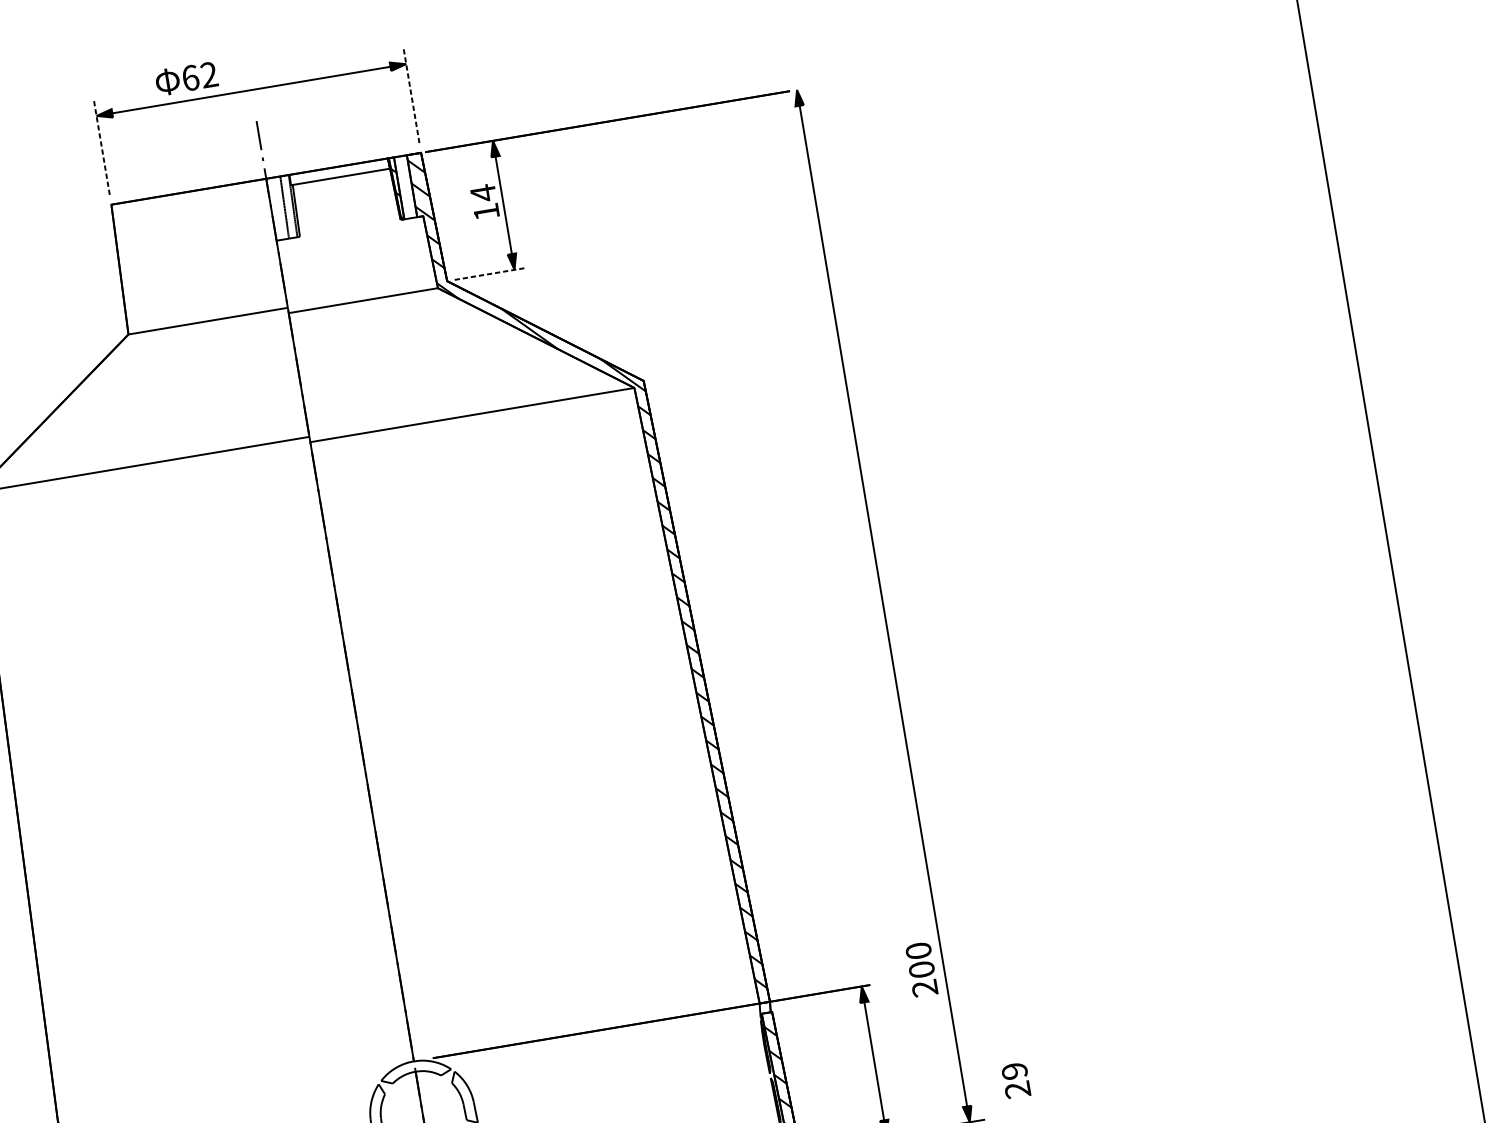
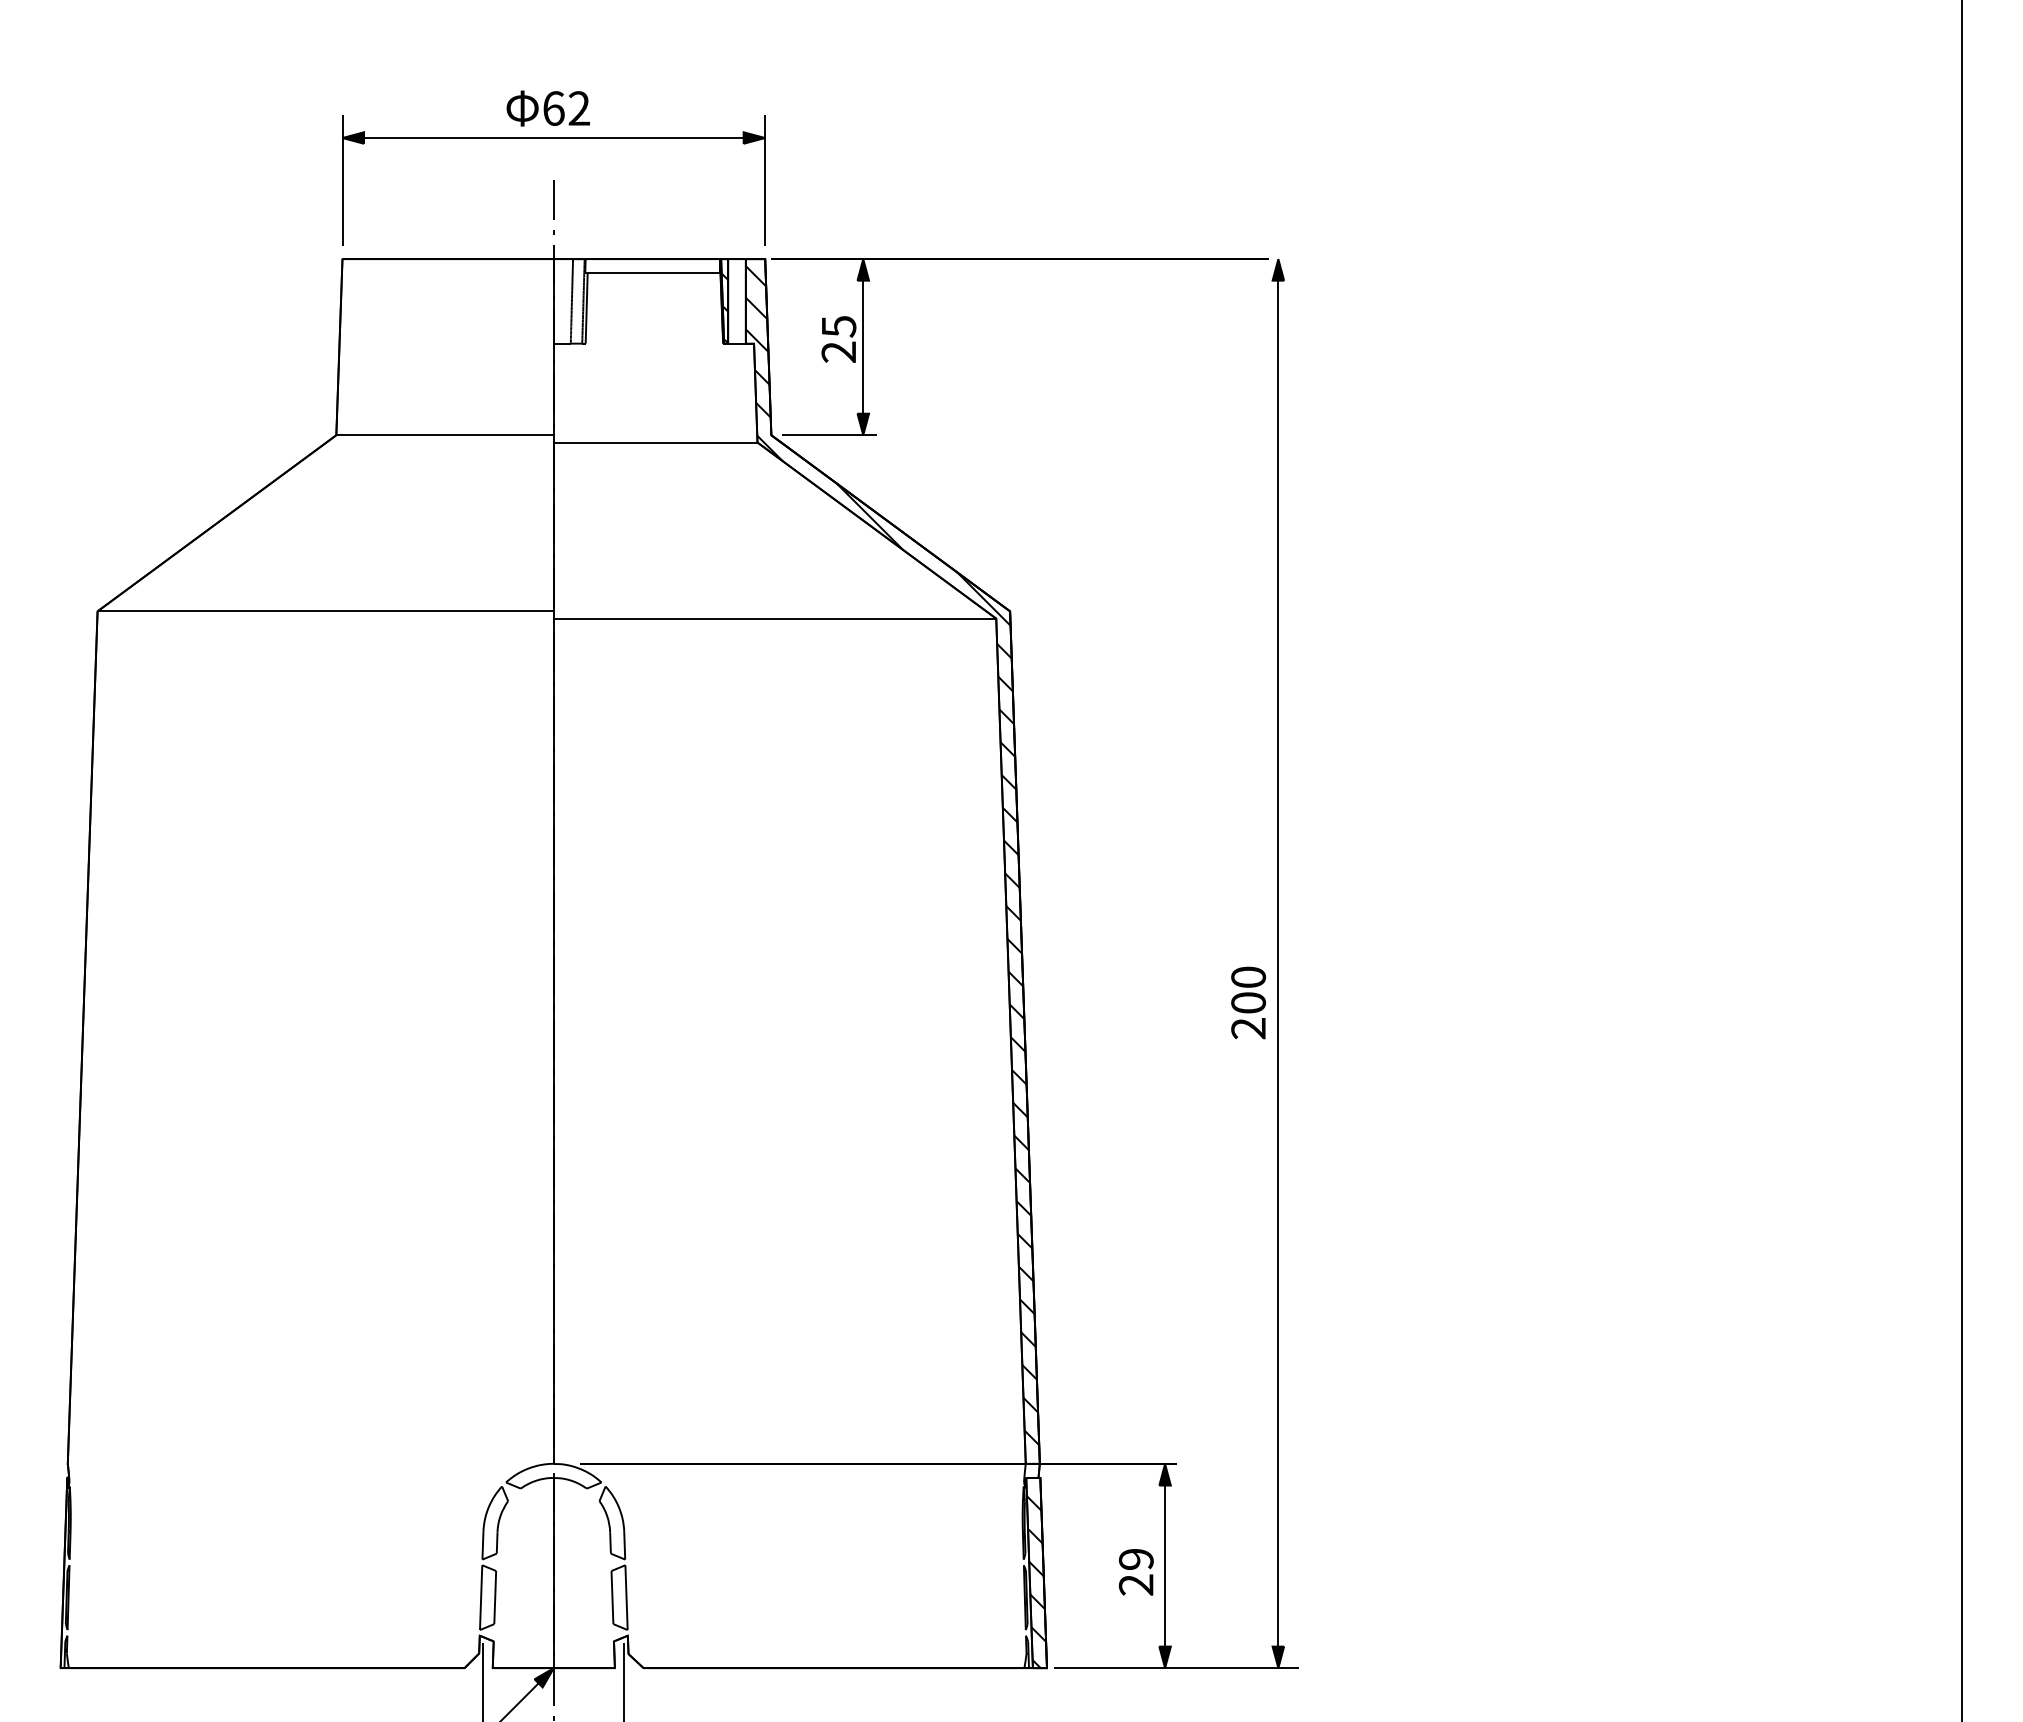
text: (185, 78) -> (547, 108), moved
line: (411, 94) -> (765, 179), dashed -> solid
line: (101, 146) -> (342, 179), dashed -> solid
text: (484, 202) -> (838, 338), 14 -> 25
line: (489, 274) -> (829, 435), dashed -> solid
text: (921, 969) -> (1248, 1002), moved
text: (1015, 1080) -> (1135, 1572), moved

